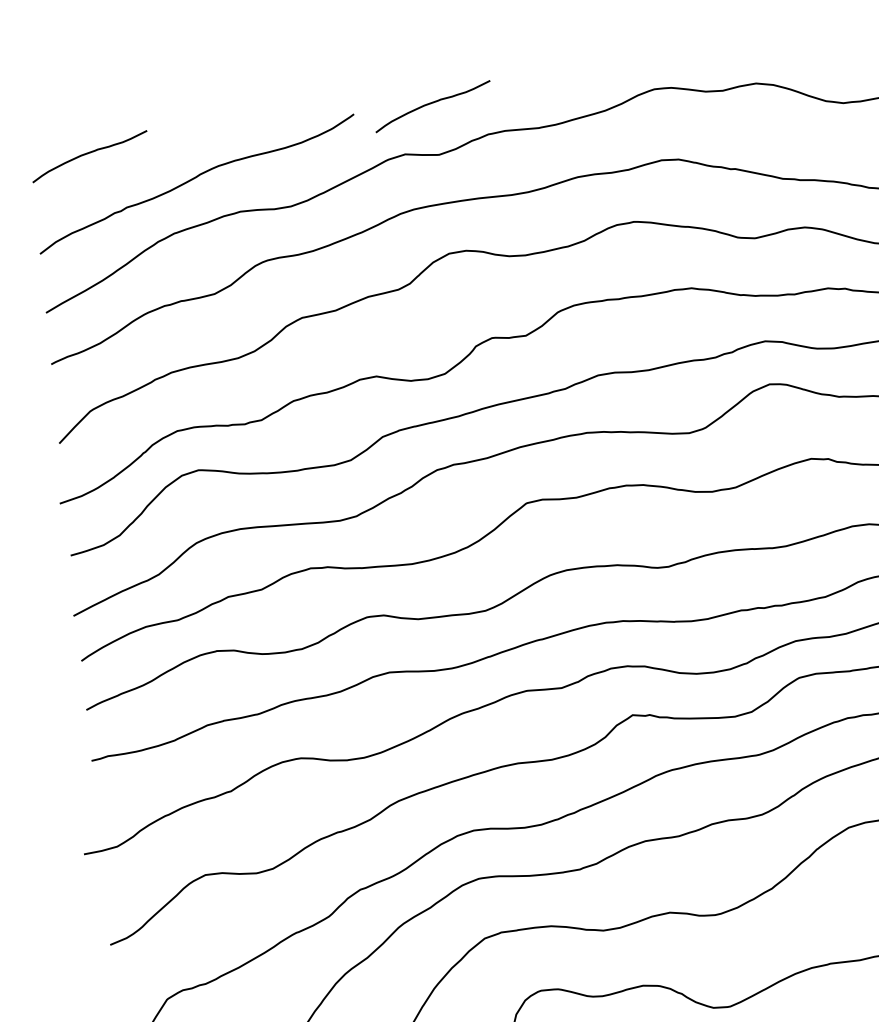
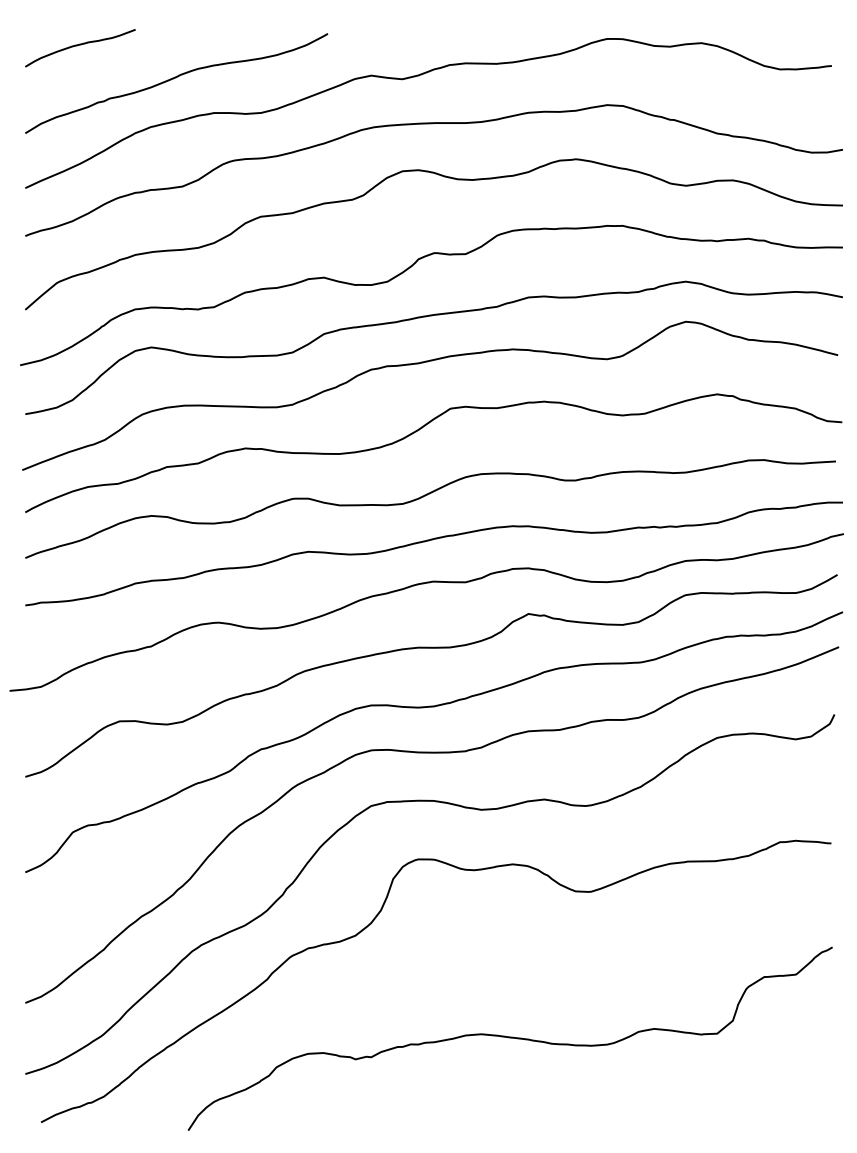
curve: (432, 103) -> (401, 31), removed

